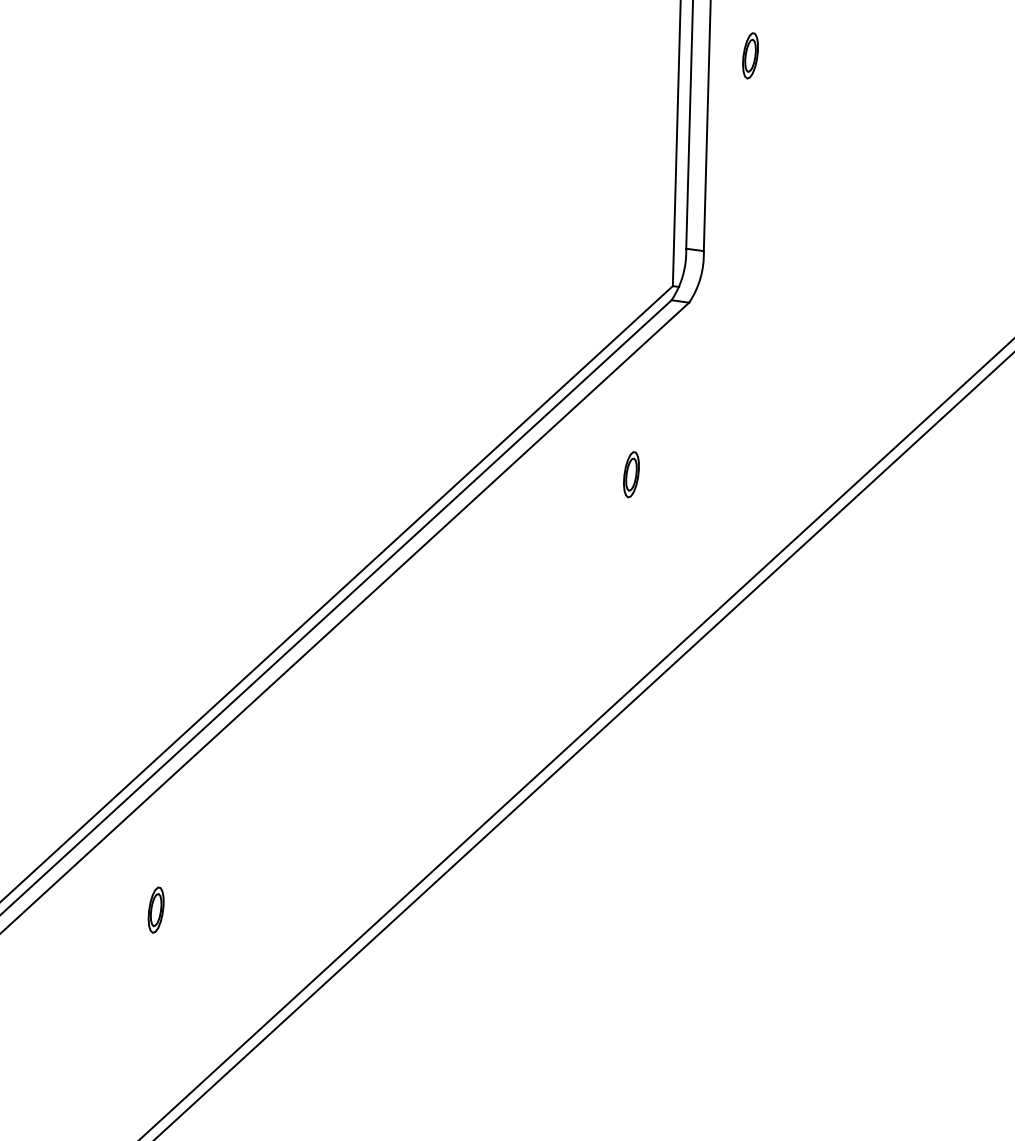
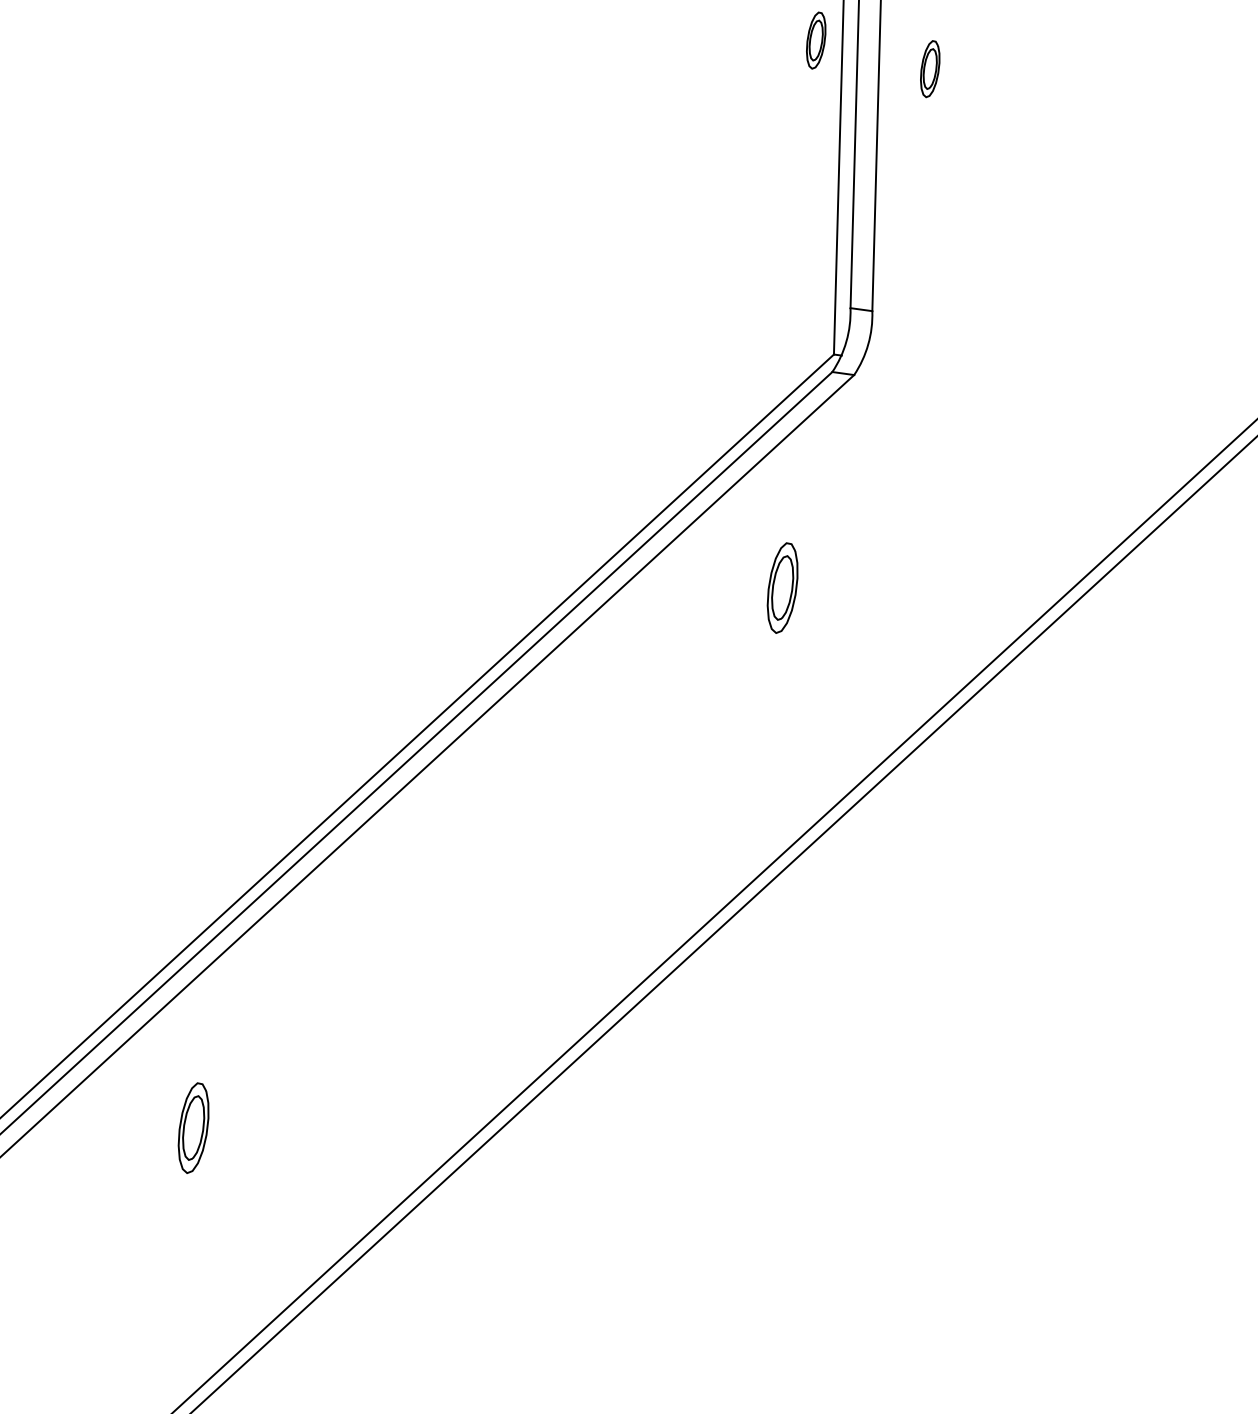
part: (658, 32) -> (816, 40), added
part: (631, 474) -> (782, 588), size x1.6
part: (155, 909) -> (192, 1127), size x1.6

